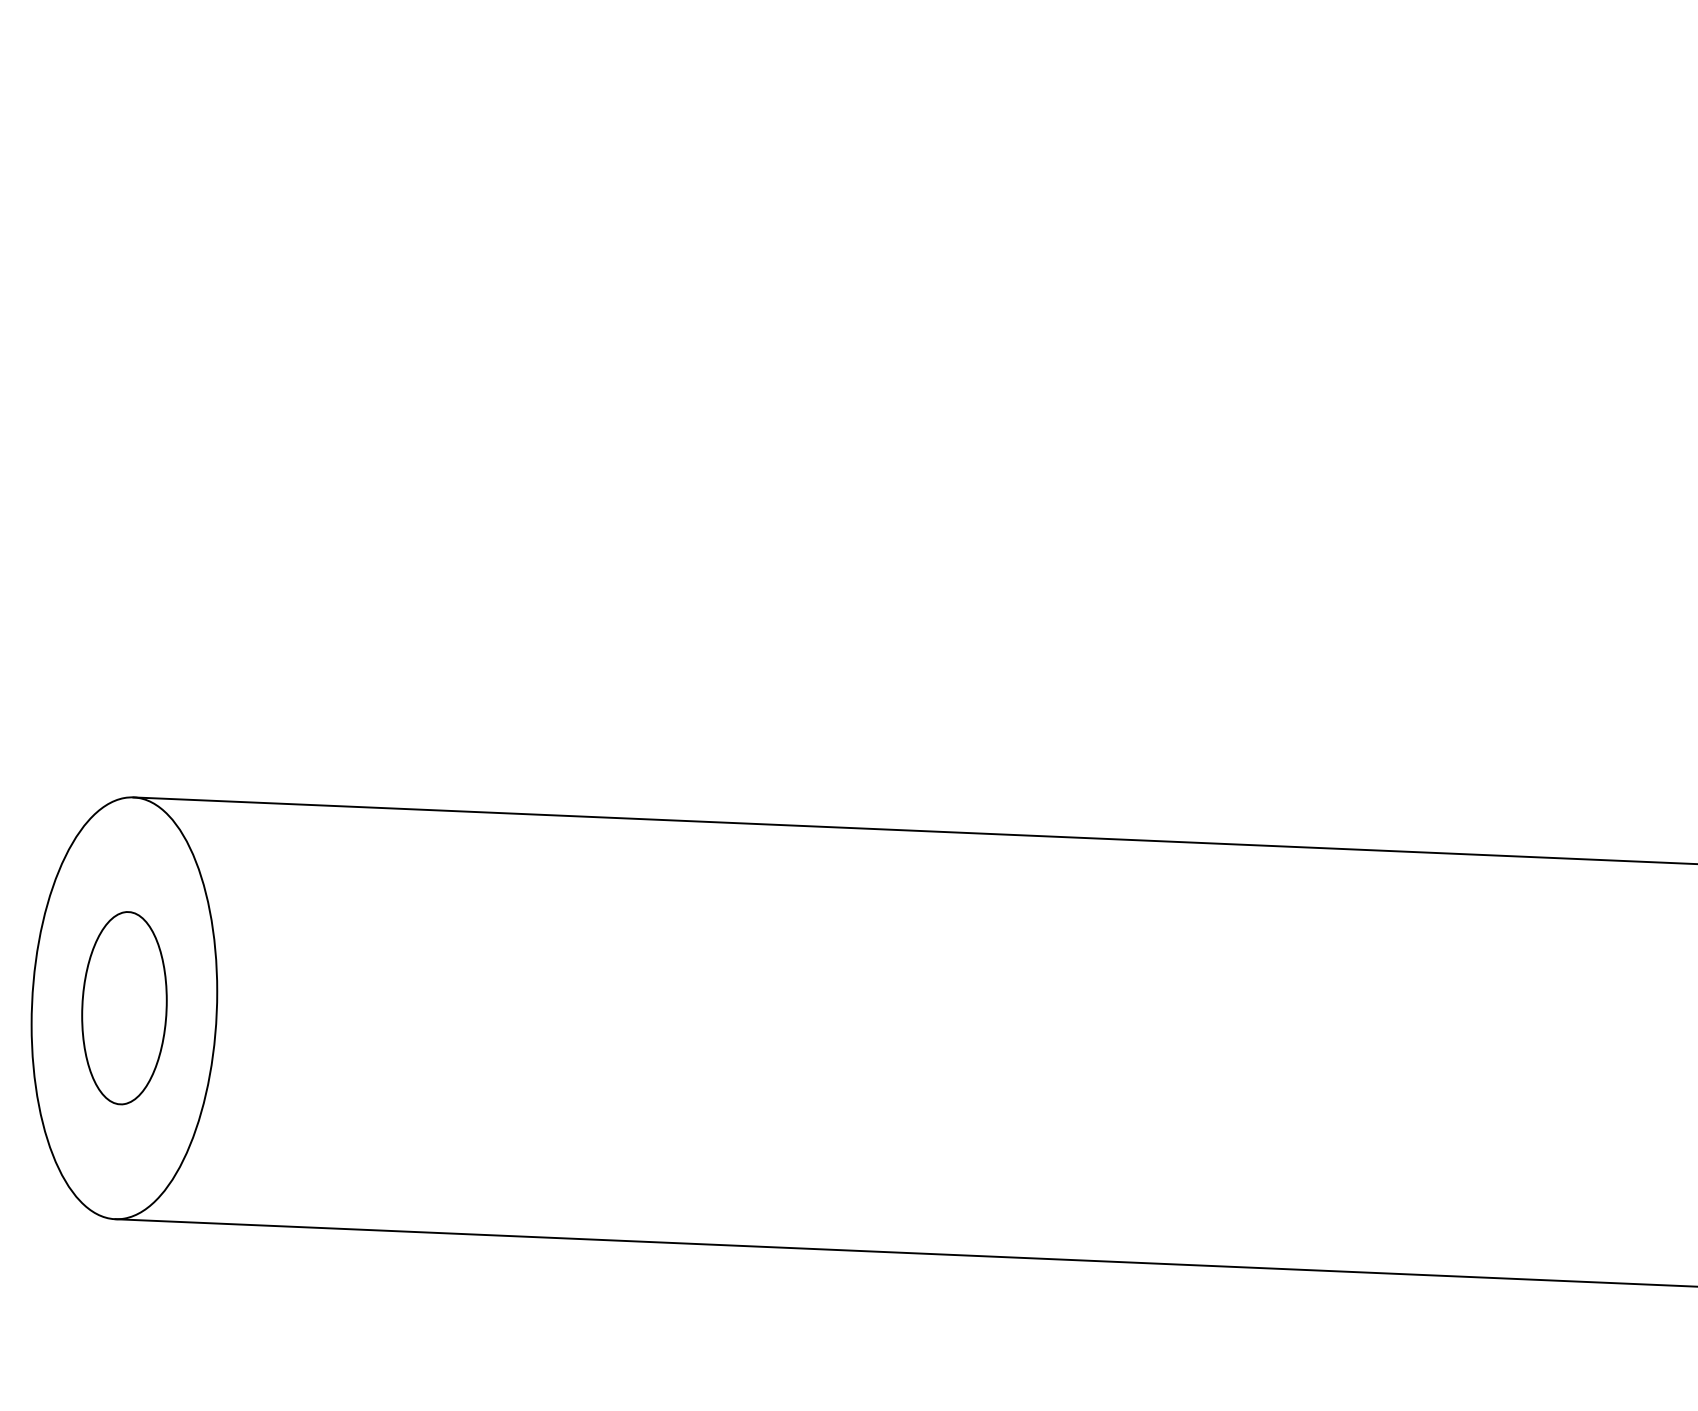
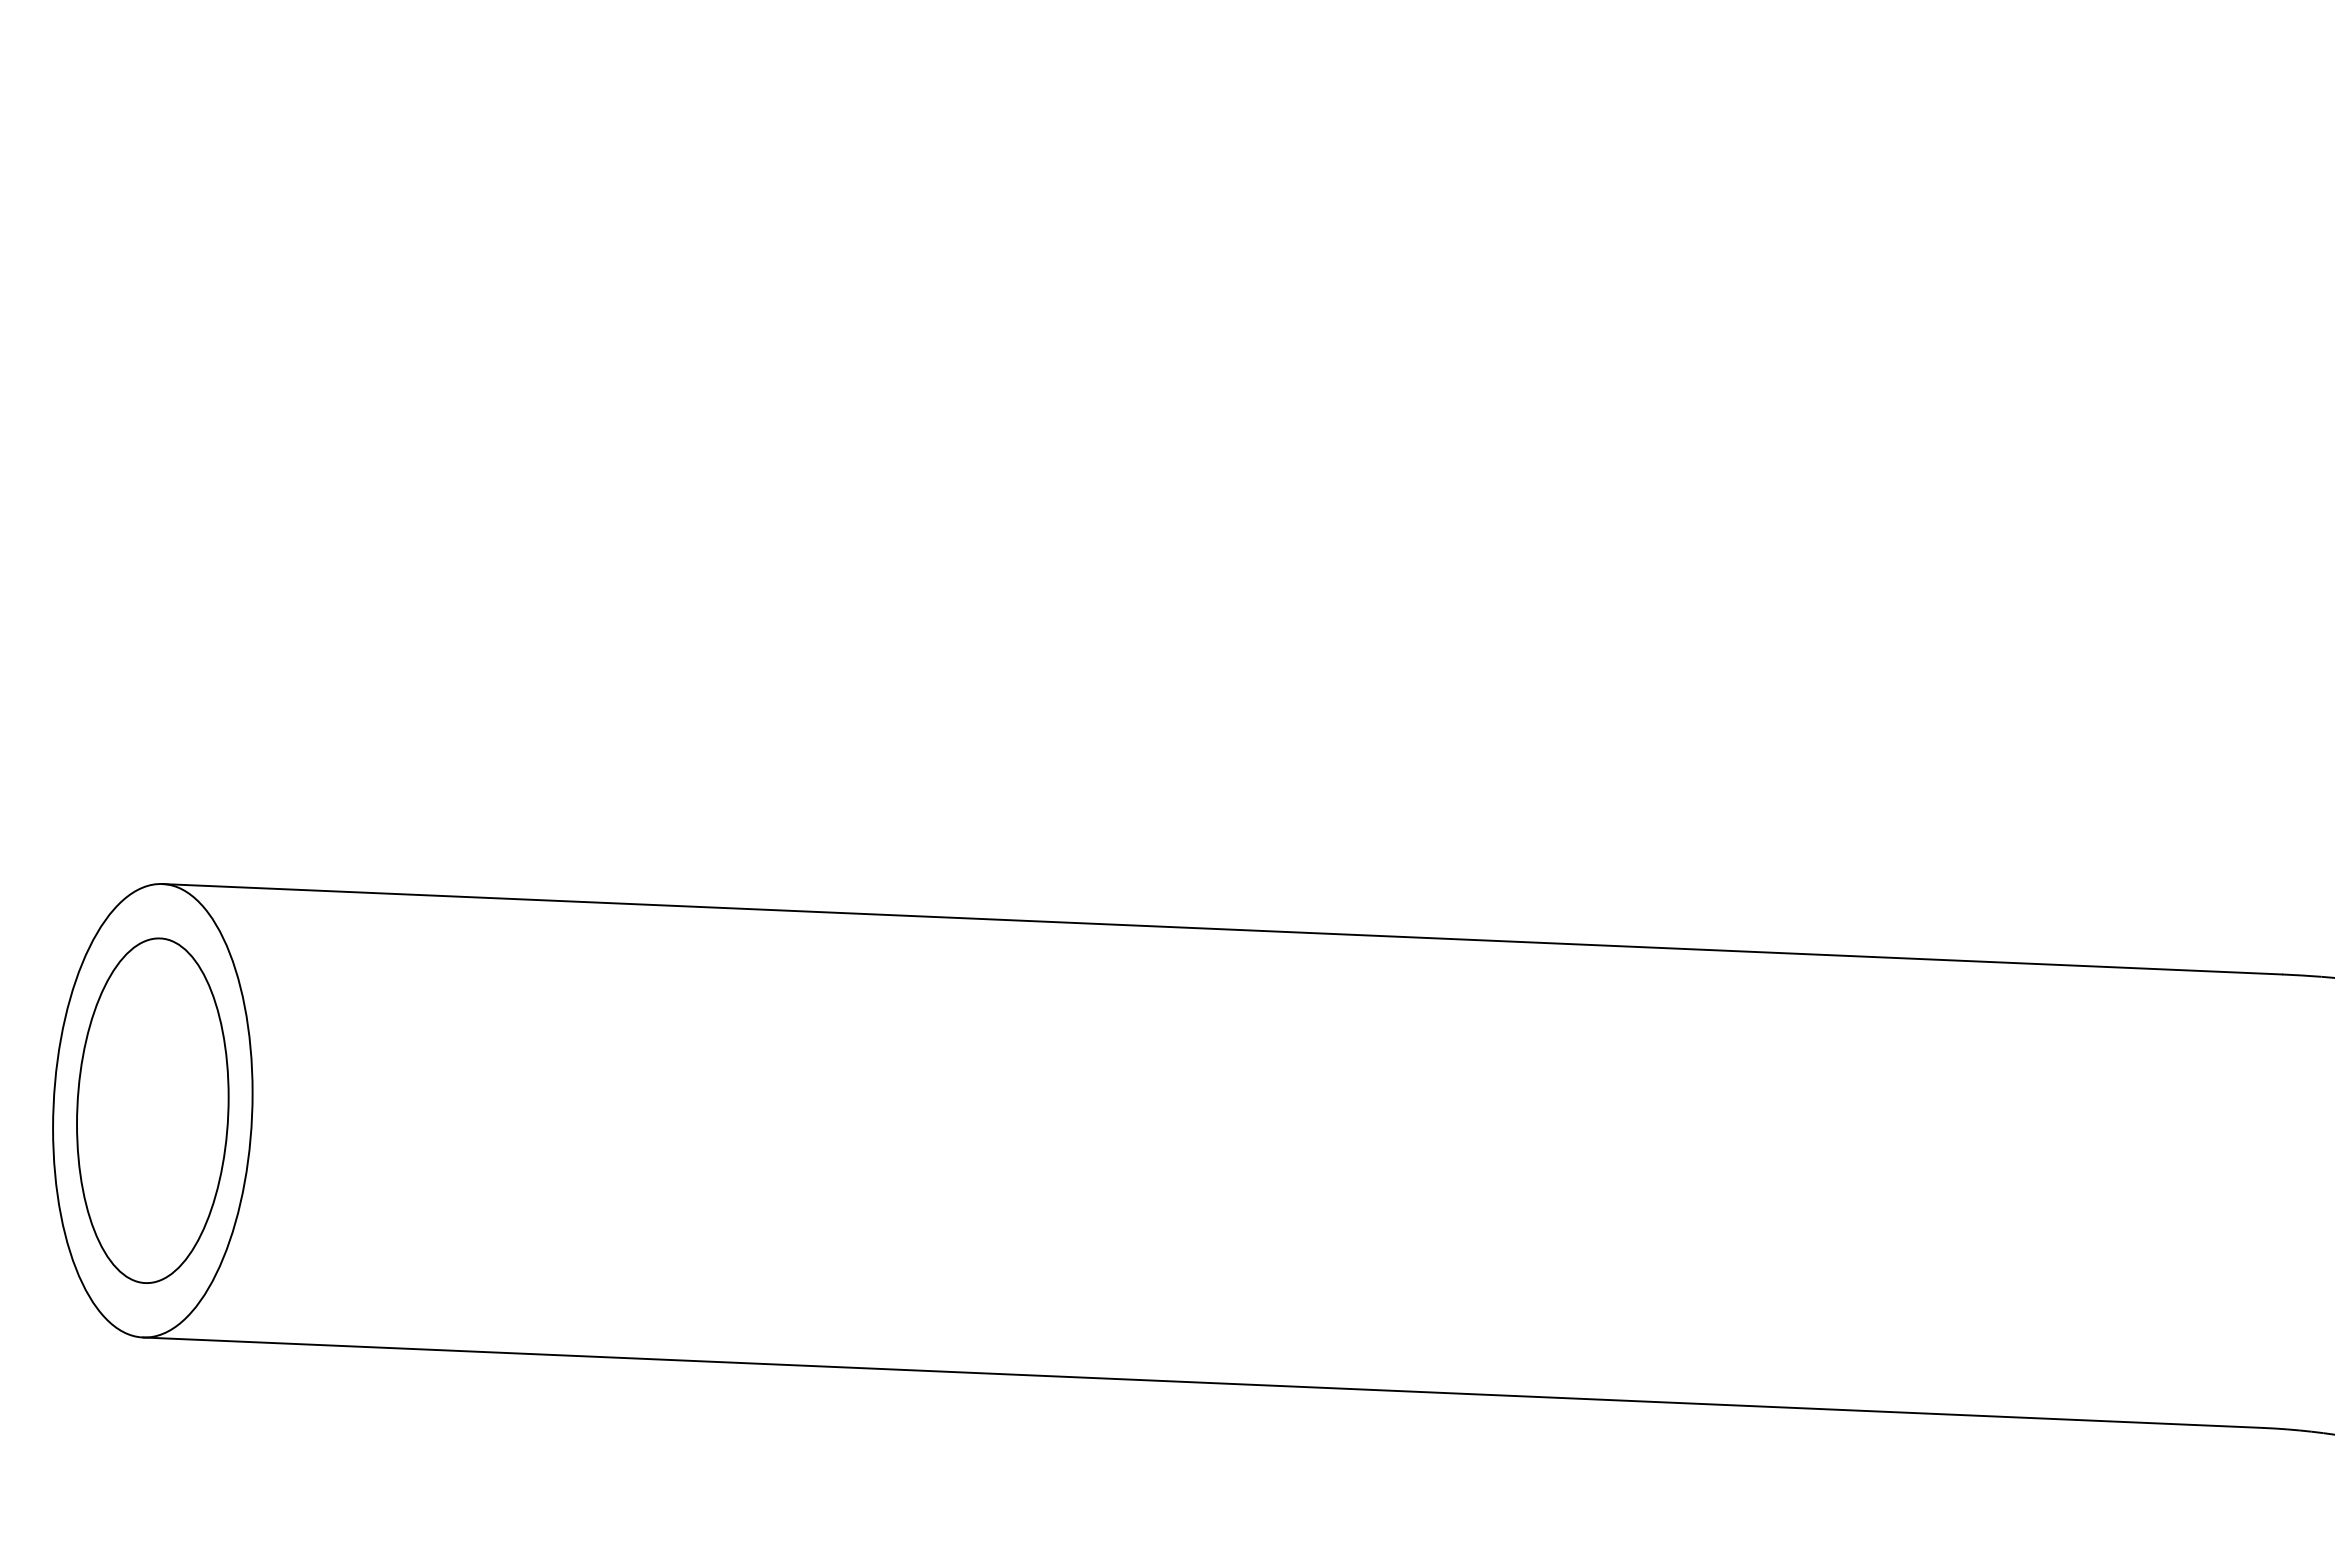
part: (124, 1008) -> (152, 1110), size x1.67

